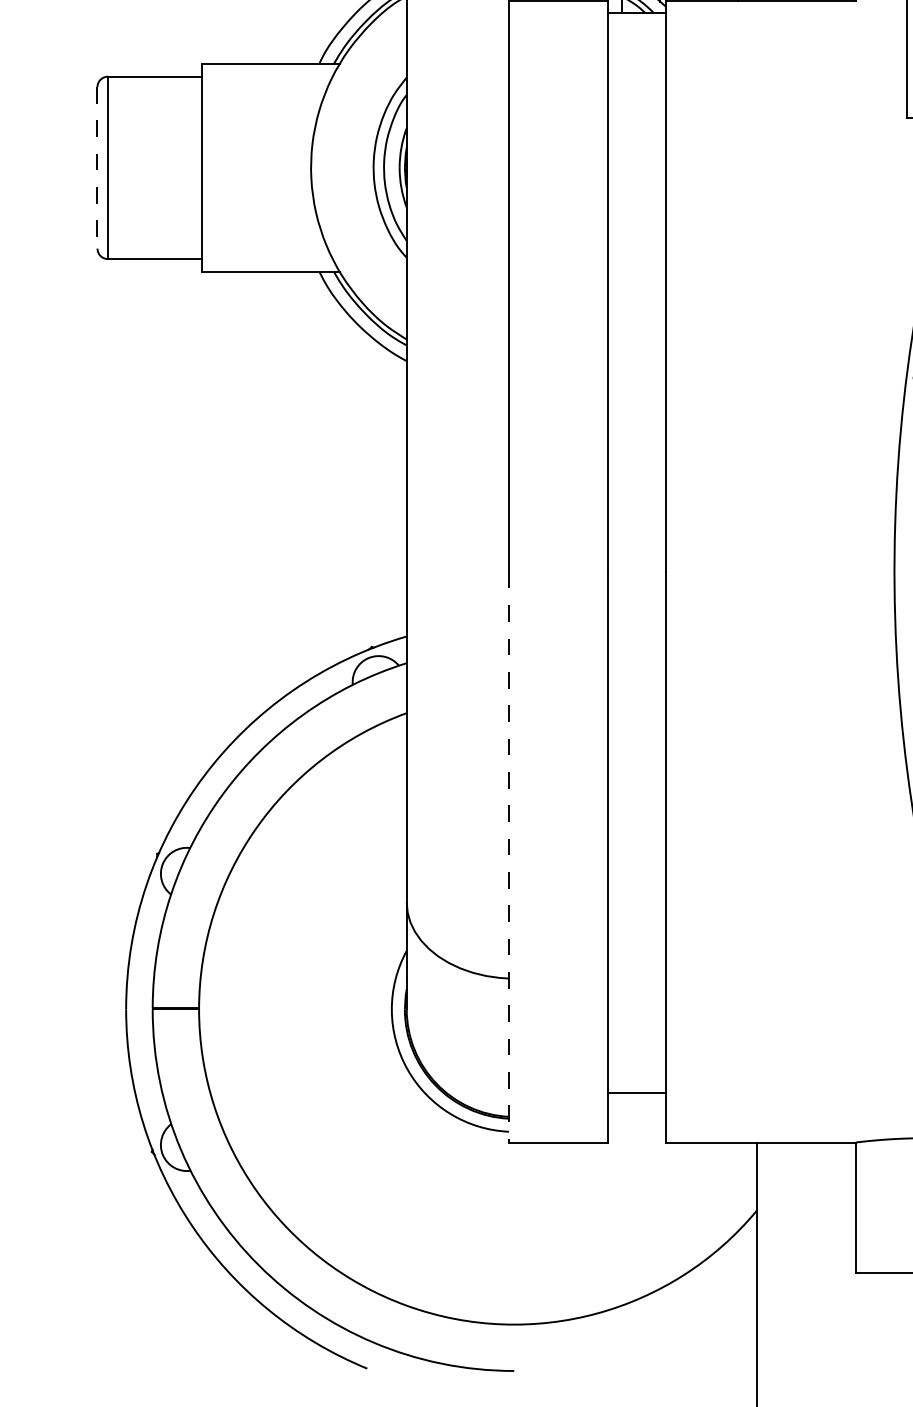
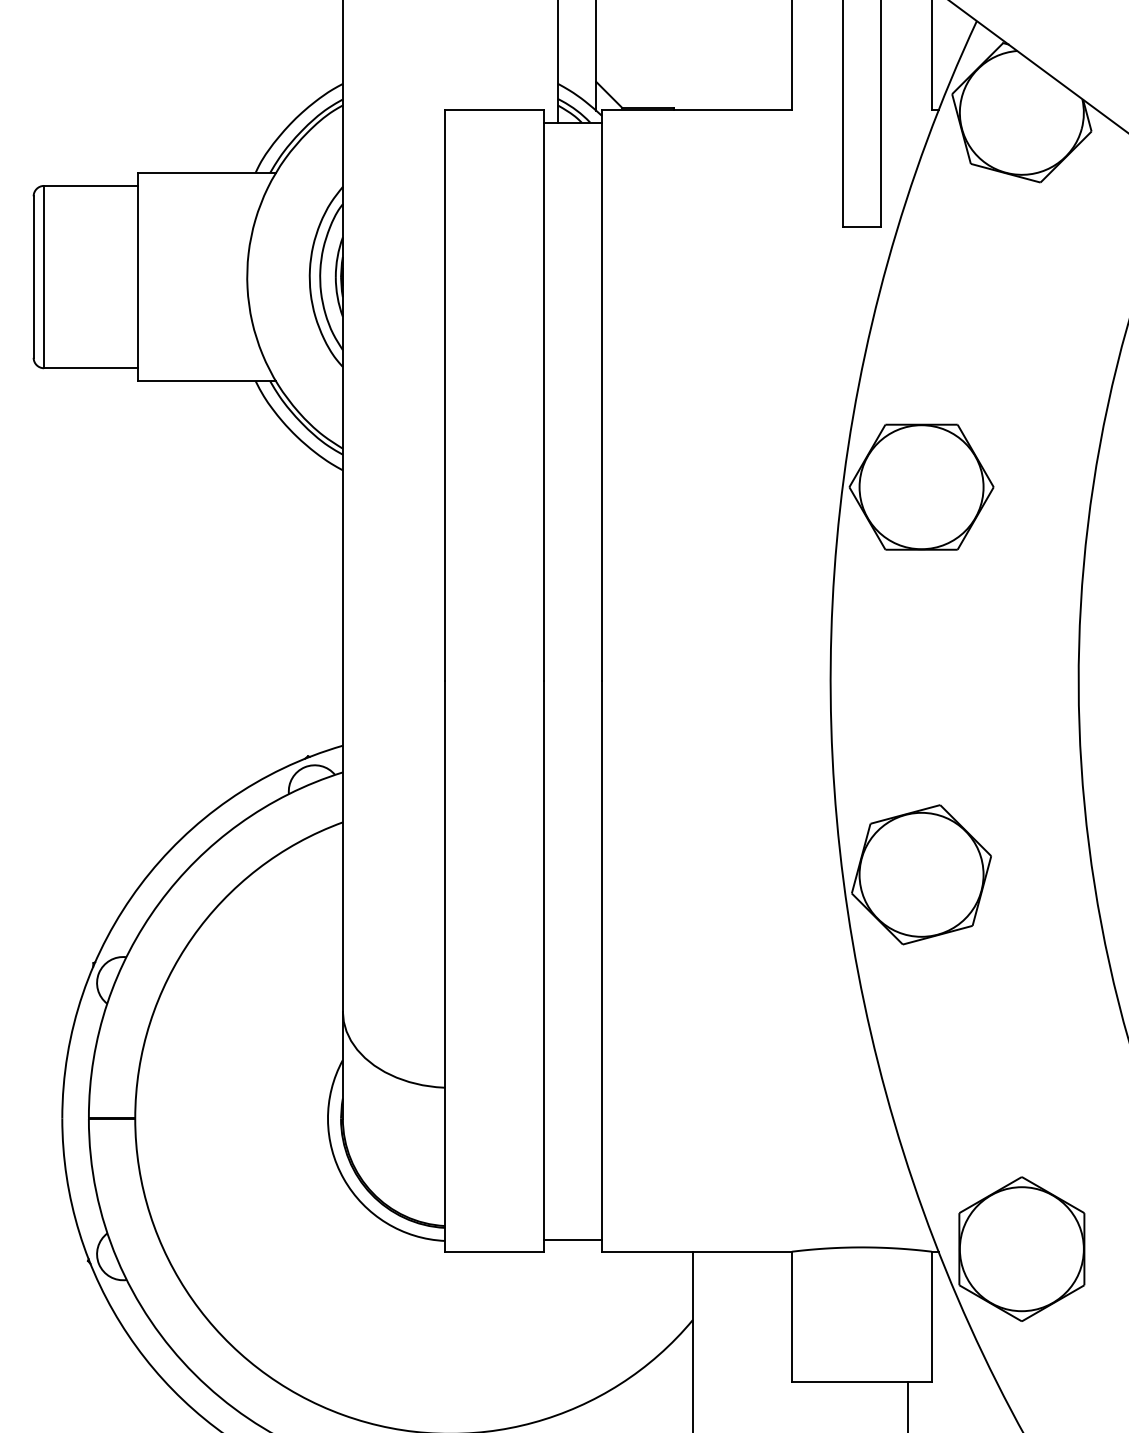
line: (97, 168) -> (33, 277), dashed -> solid
line: (509, 857) -> (445, 966), dashed -> solid
line: (637, 1093) -> (573, 1239), moved

